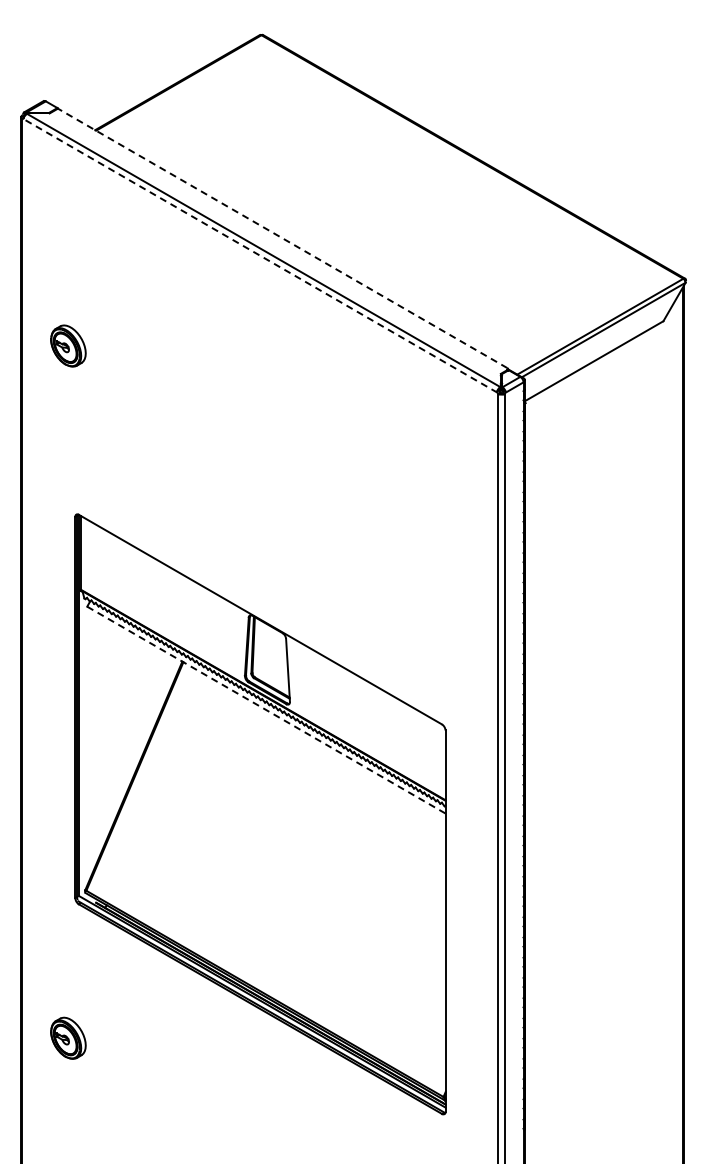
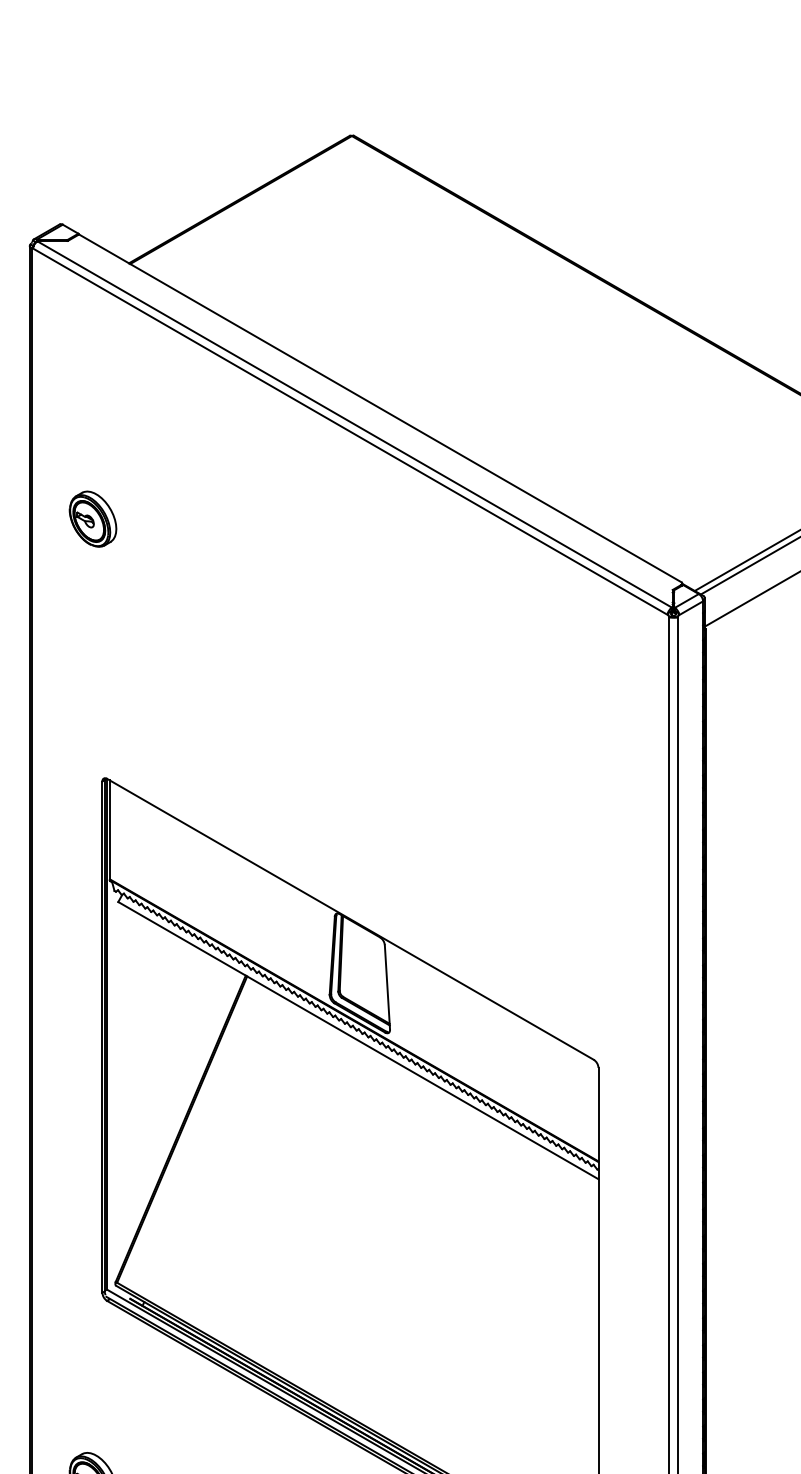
line: (282, 238) -> (380, 408), dashed -> solid
line: (260, 255) -> (350, 431), dashed -> solid
part: (68, 345) -> (93, 518), moved
line: (266, 710) -> (358, 1041), dashed -> solid

